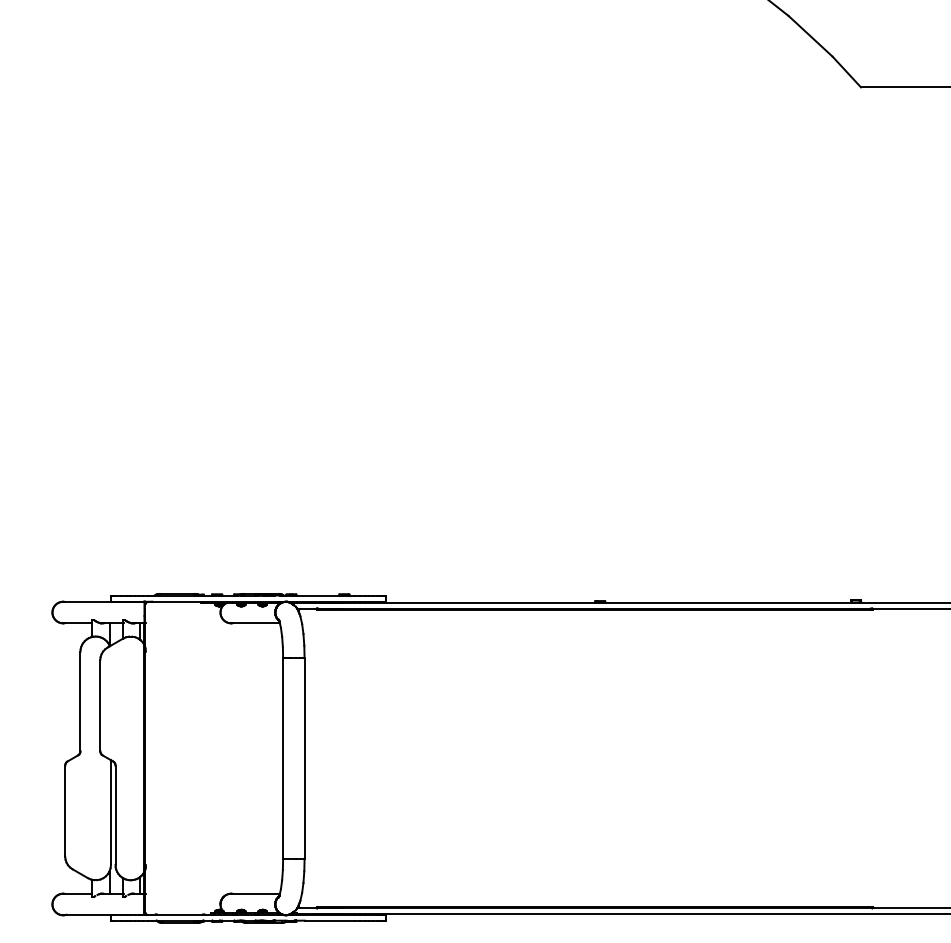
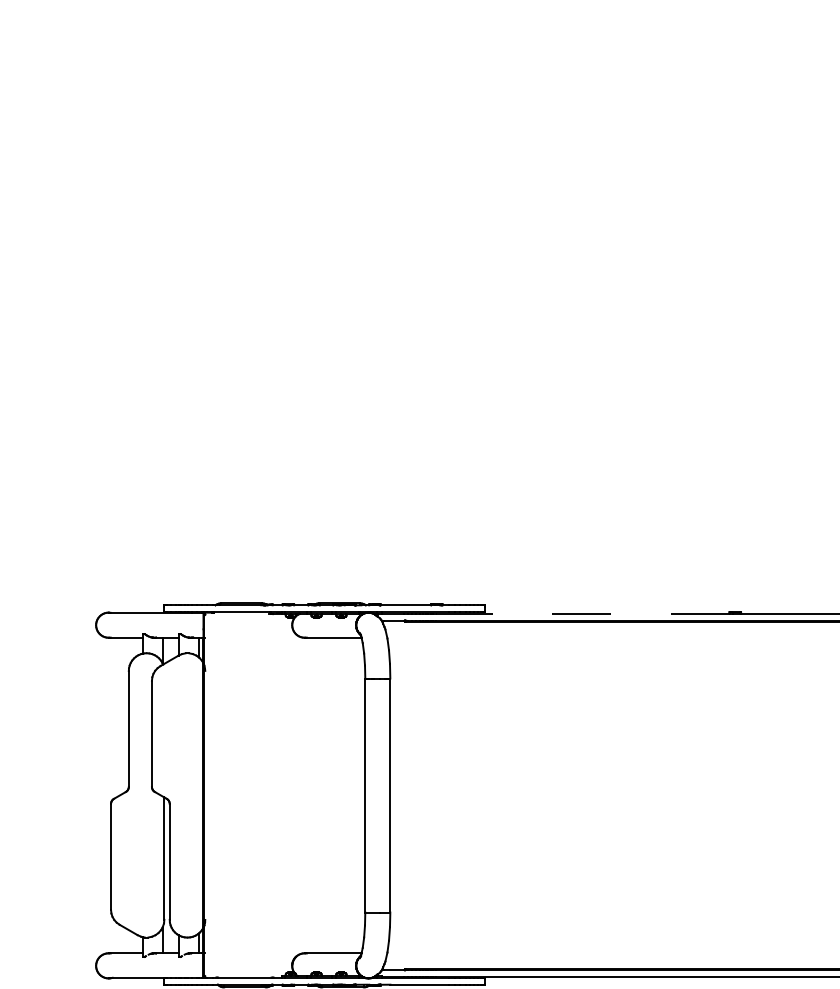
line: (469, 602) -> (582, 613), solid -> dashed

